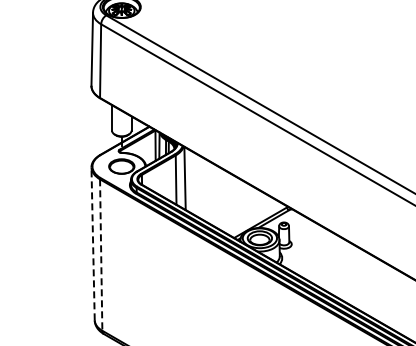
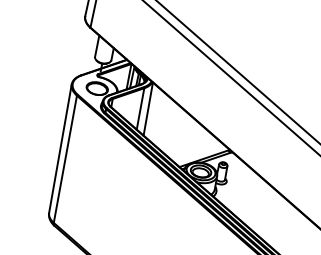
line: (93, 243) -> (60, 148), dashed -> solid
line: (101, 255) -> (65, 159), dashed -> solid

